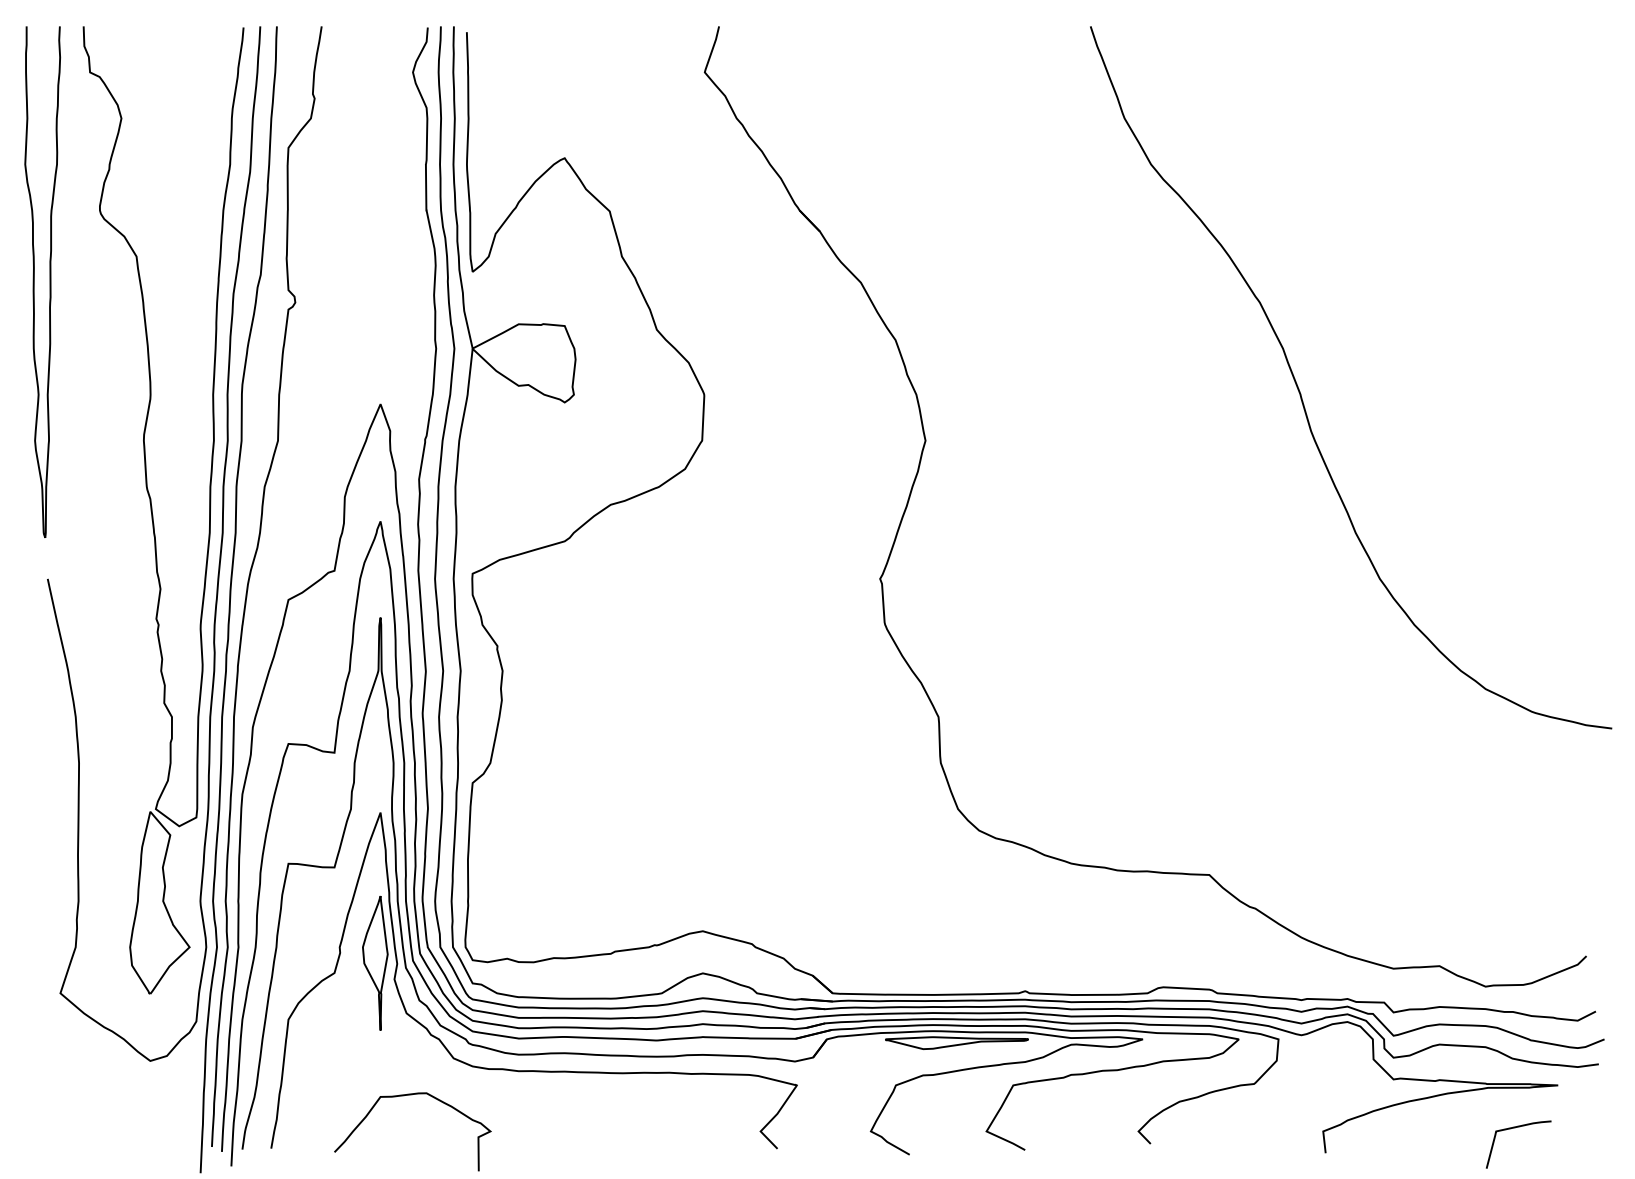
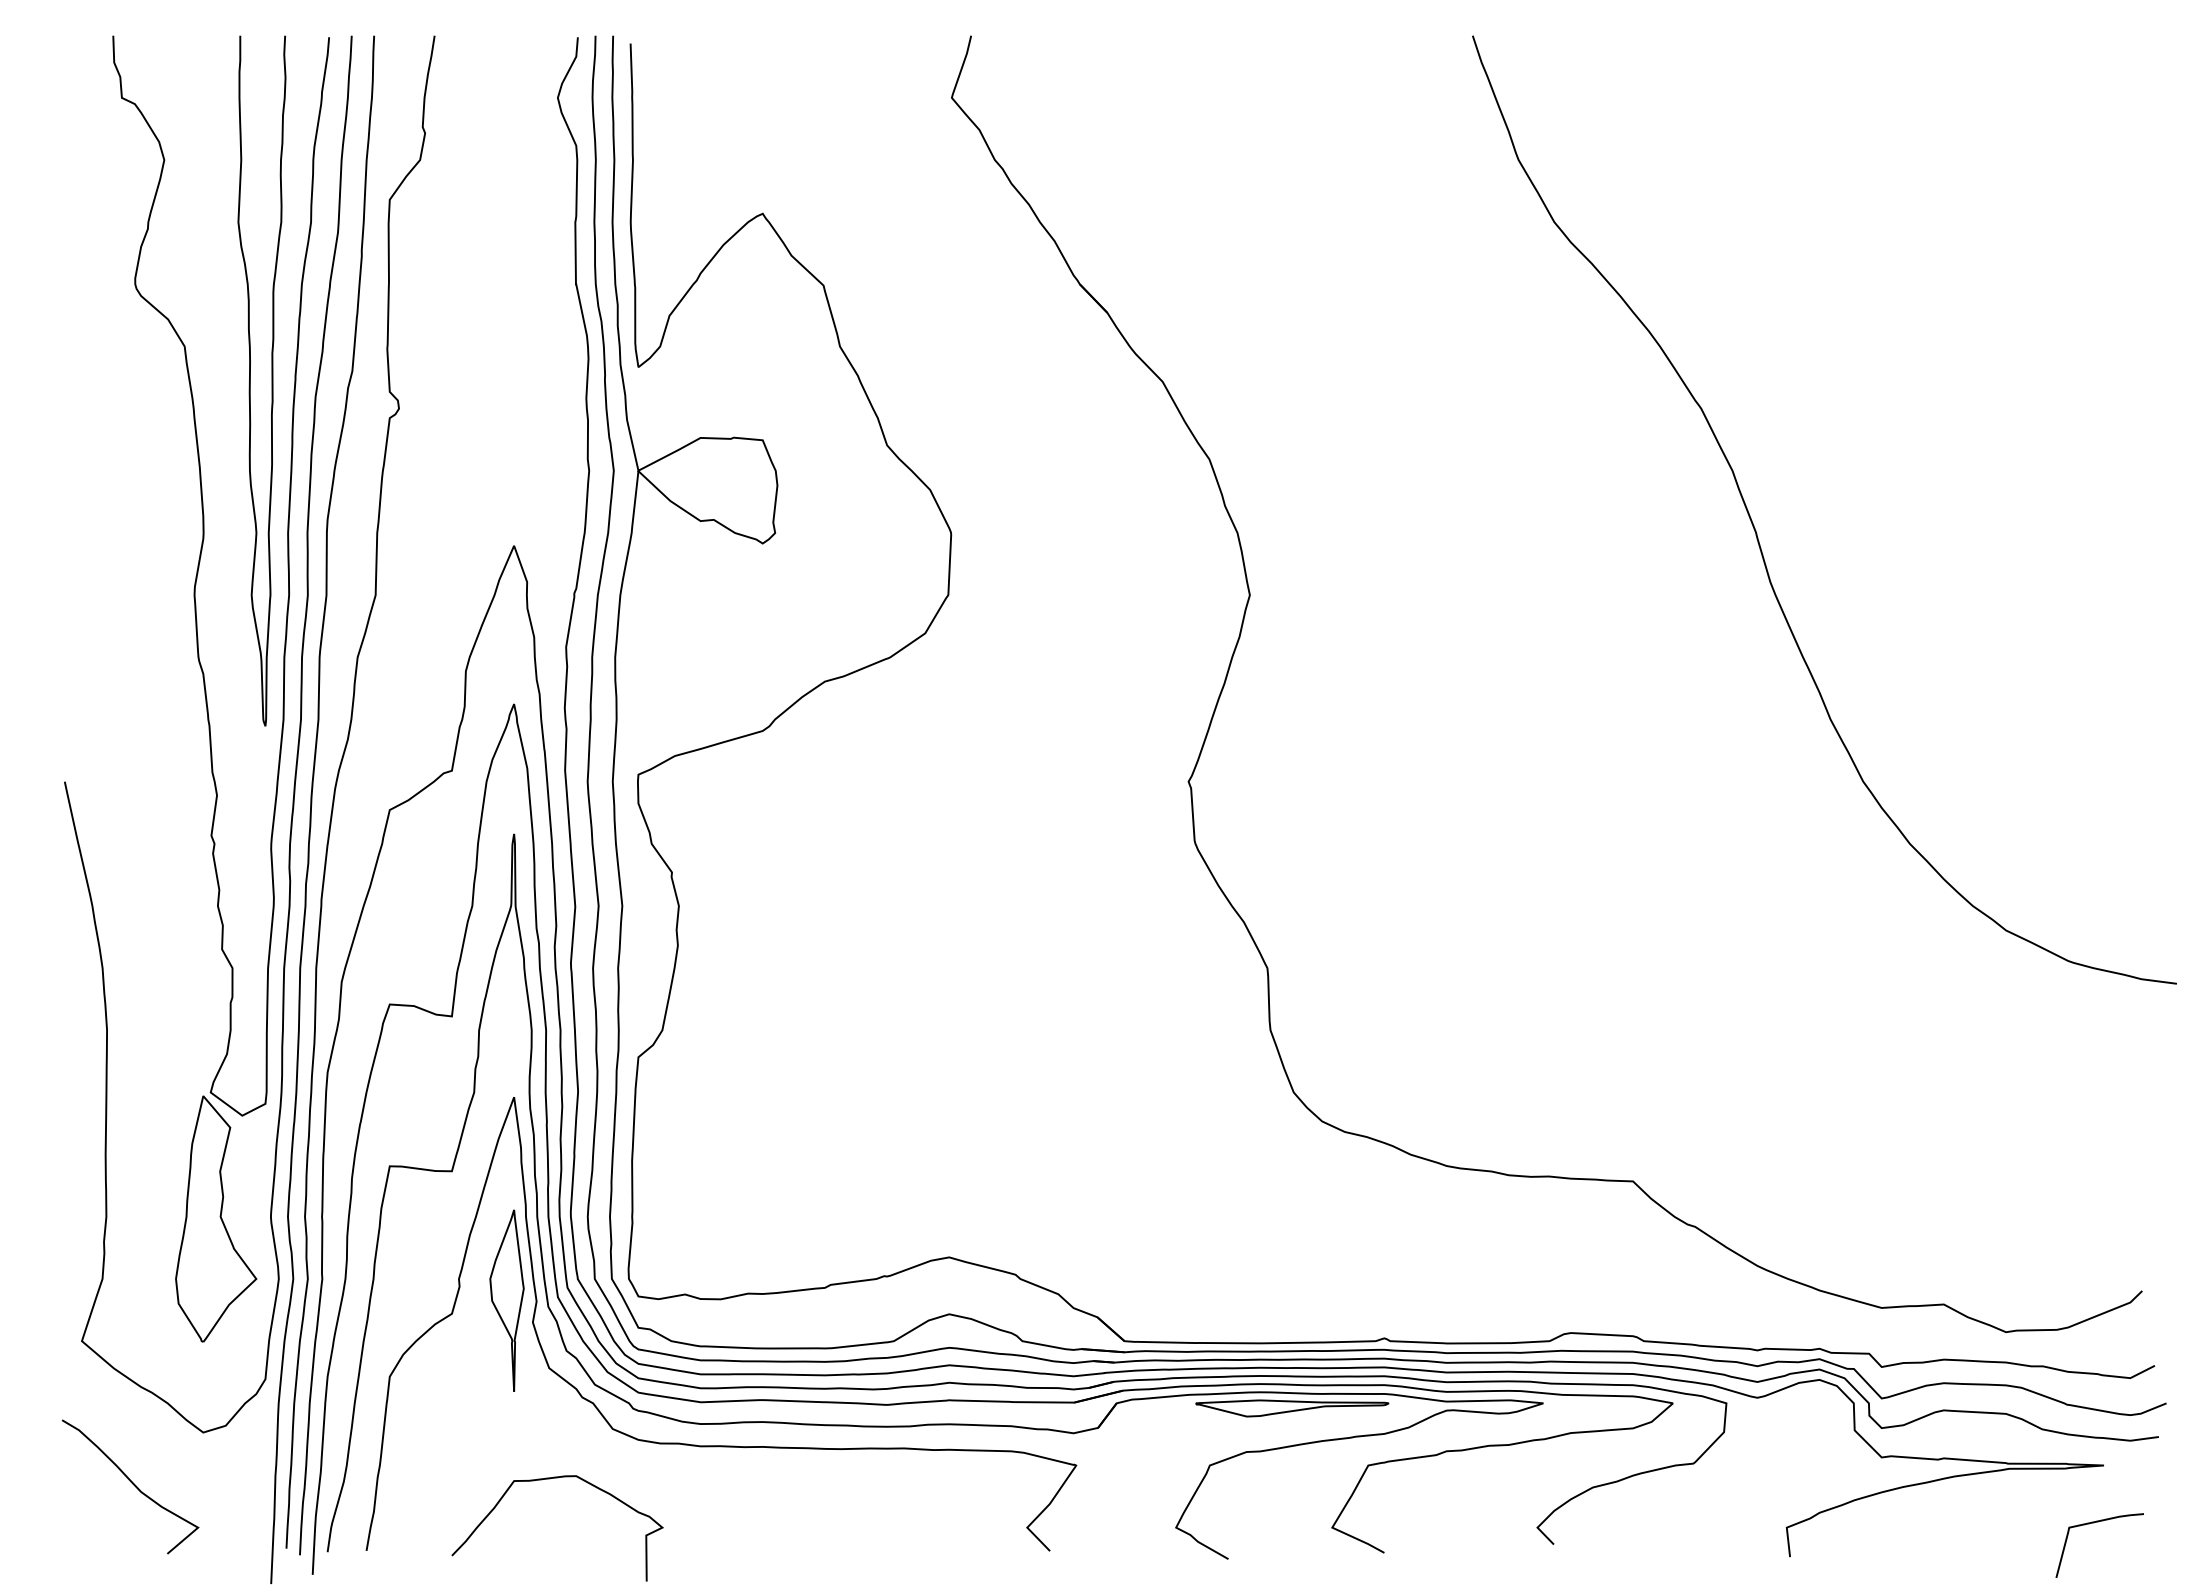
curve: (49, 281) -> (271, 380), moved
curve: (97, 1099) -> (132, 1484), added
curve: (1514, 1128) -> (2094, 1523), moved

